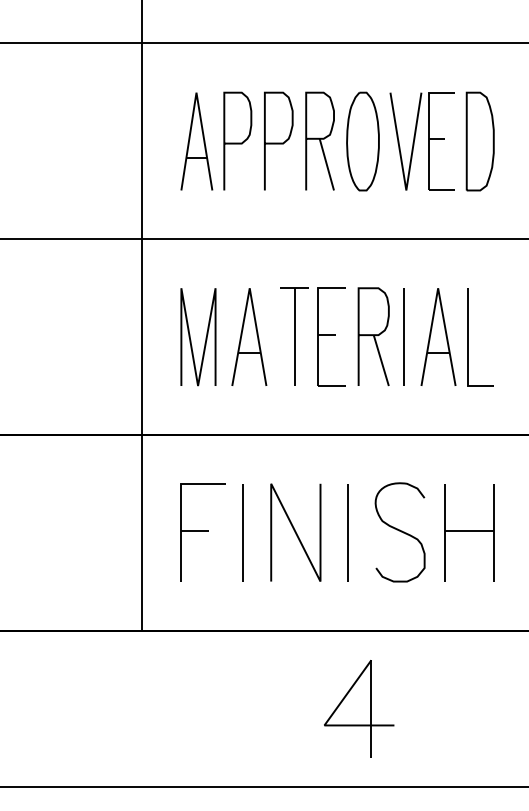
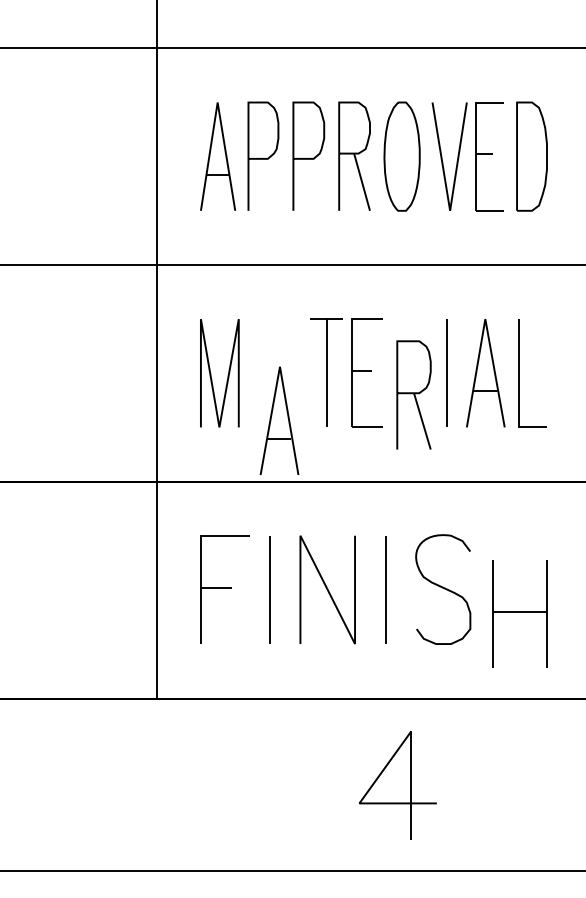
part: (249, 336) -> (279, 420), moved
part: (373, 336) -> (413, 394), moved
part: (469, 532) -> (520, 614), moved

